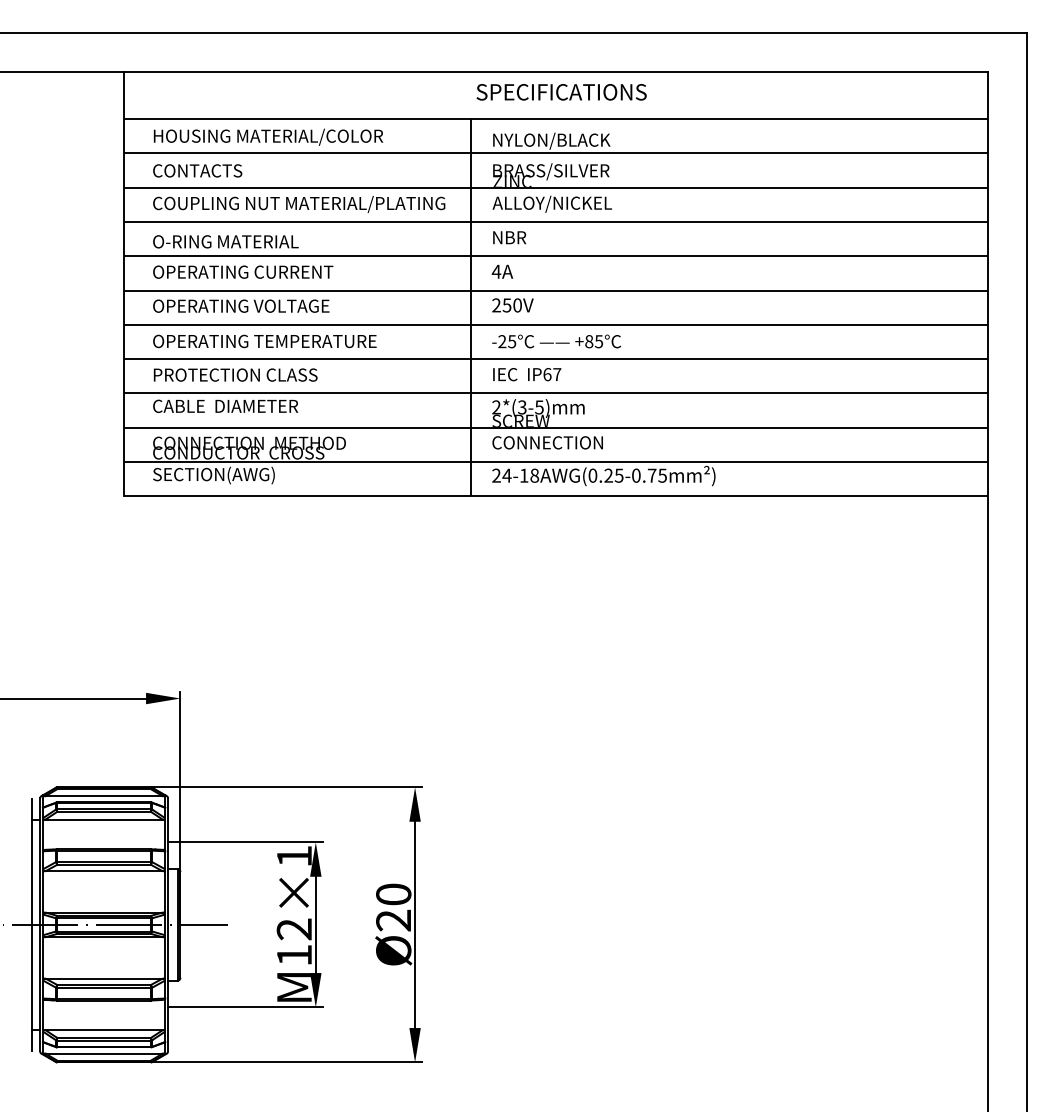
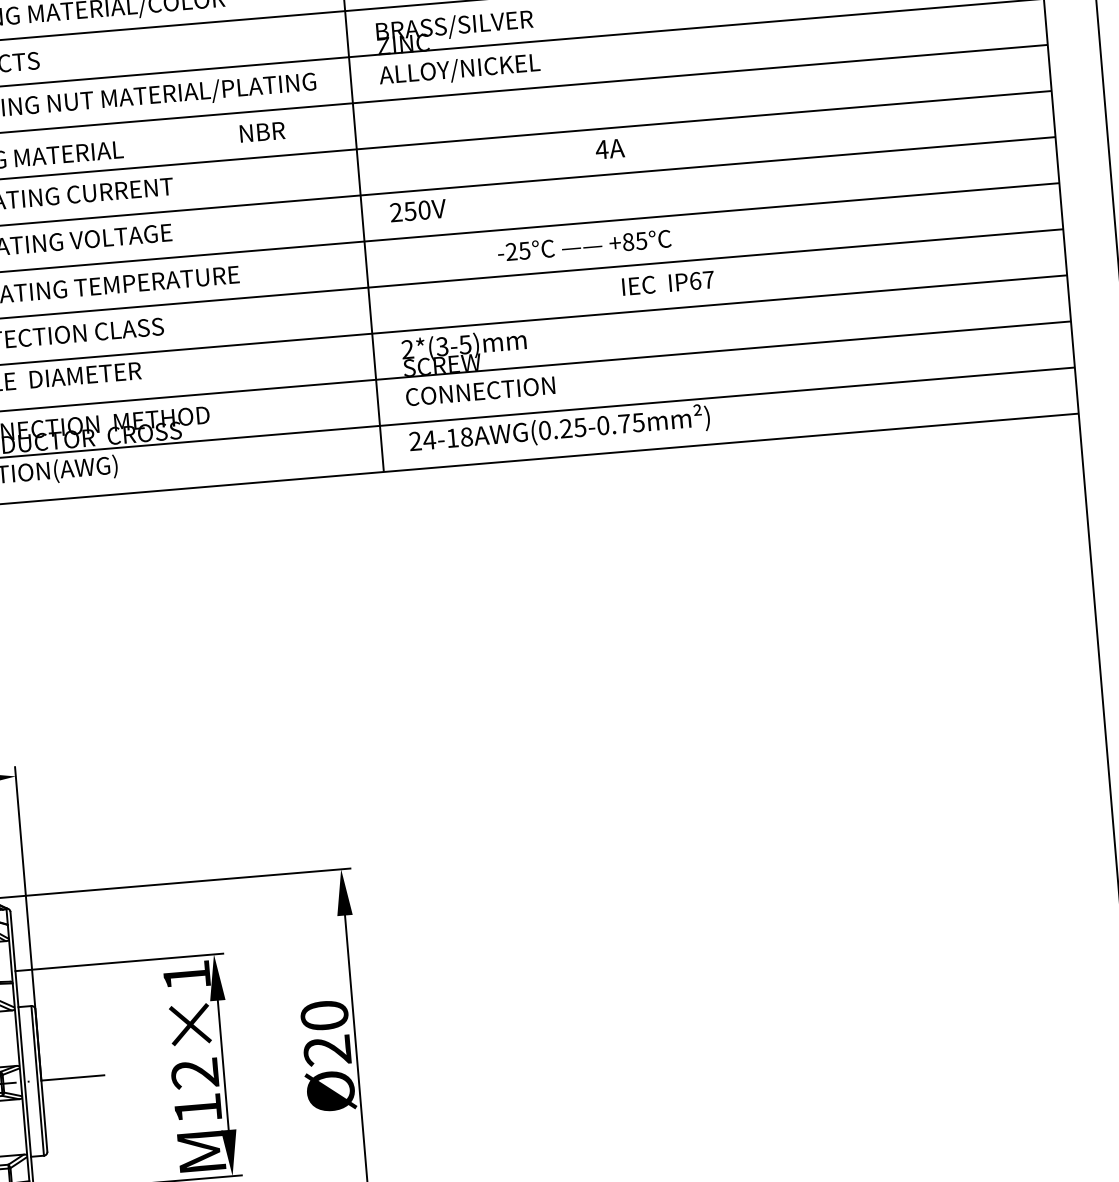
text: (509, 237) -> (262, 131), moved
text: (502, 271) -> (610, 148), moved
text: (556, 341) -> (584, 245), moved
text: (527, 374) -> (668, 283), moved

